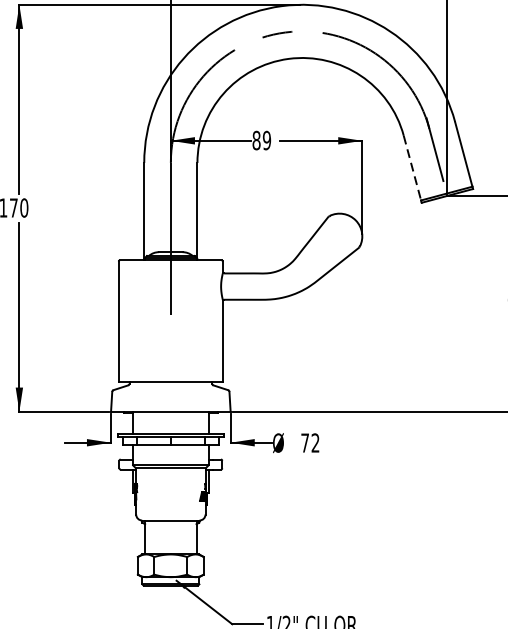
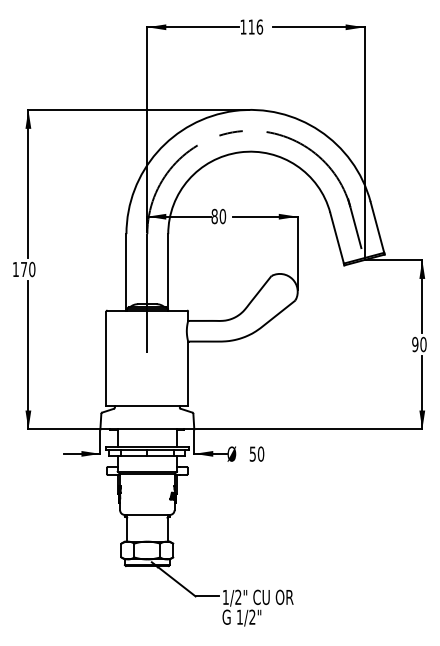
text: (266, 140) -> (222, 216), 89 -> 80
line: (412, 168) -> (337, 238), dashed -> solid
text: (309, 442) -> (256, 453), 72 -> 50

